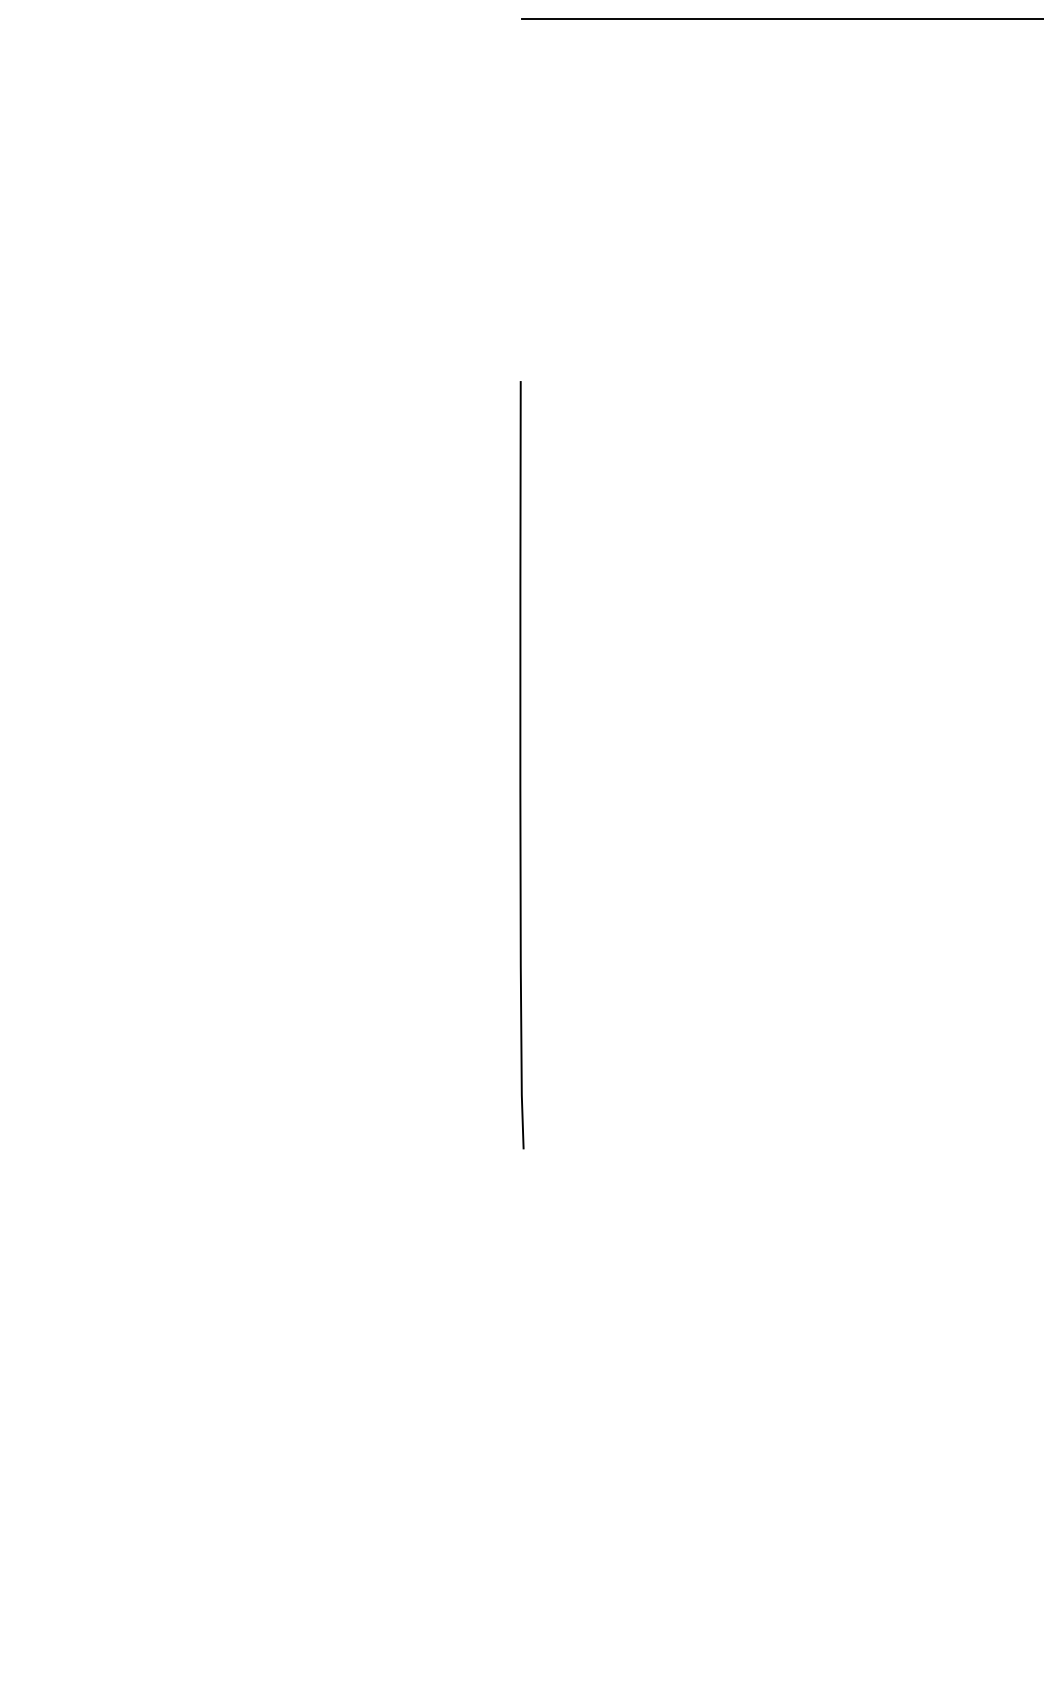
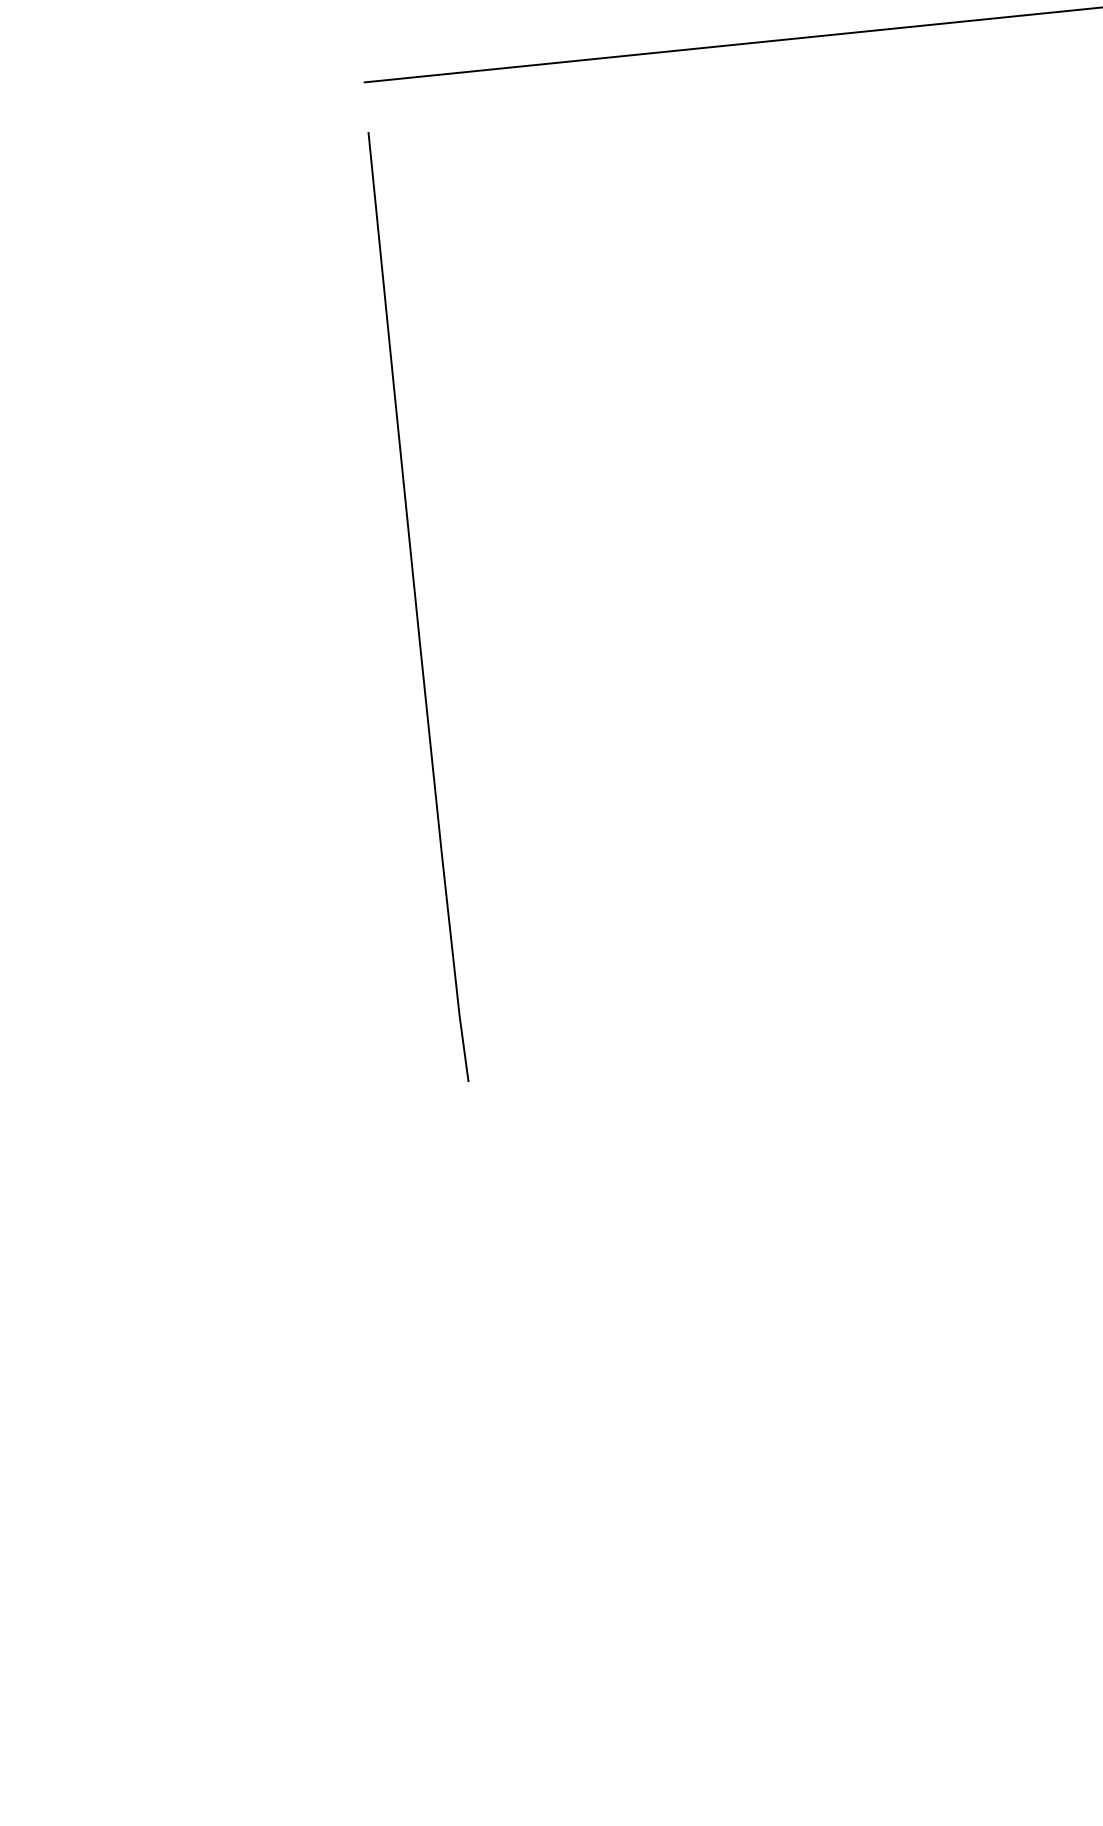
curve: (521, 765) -> (417, 607), moved

